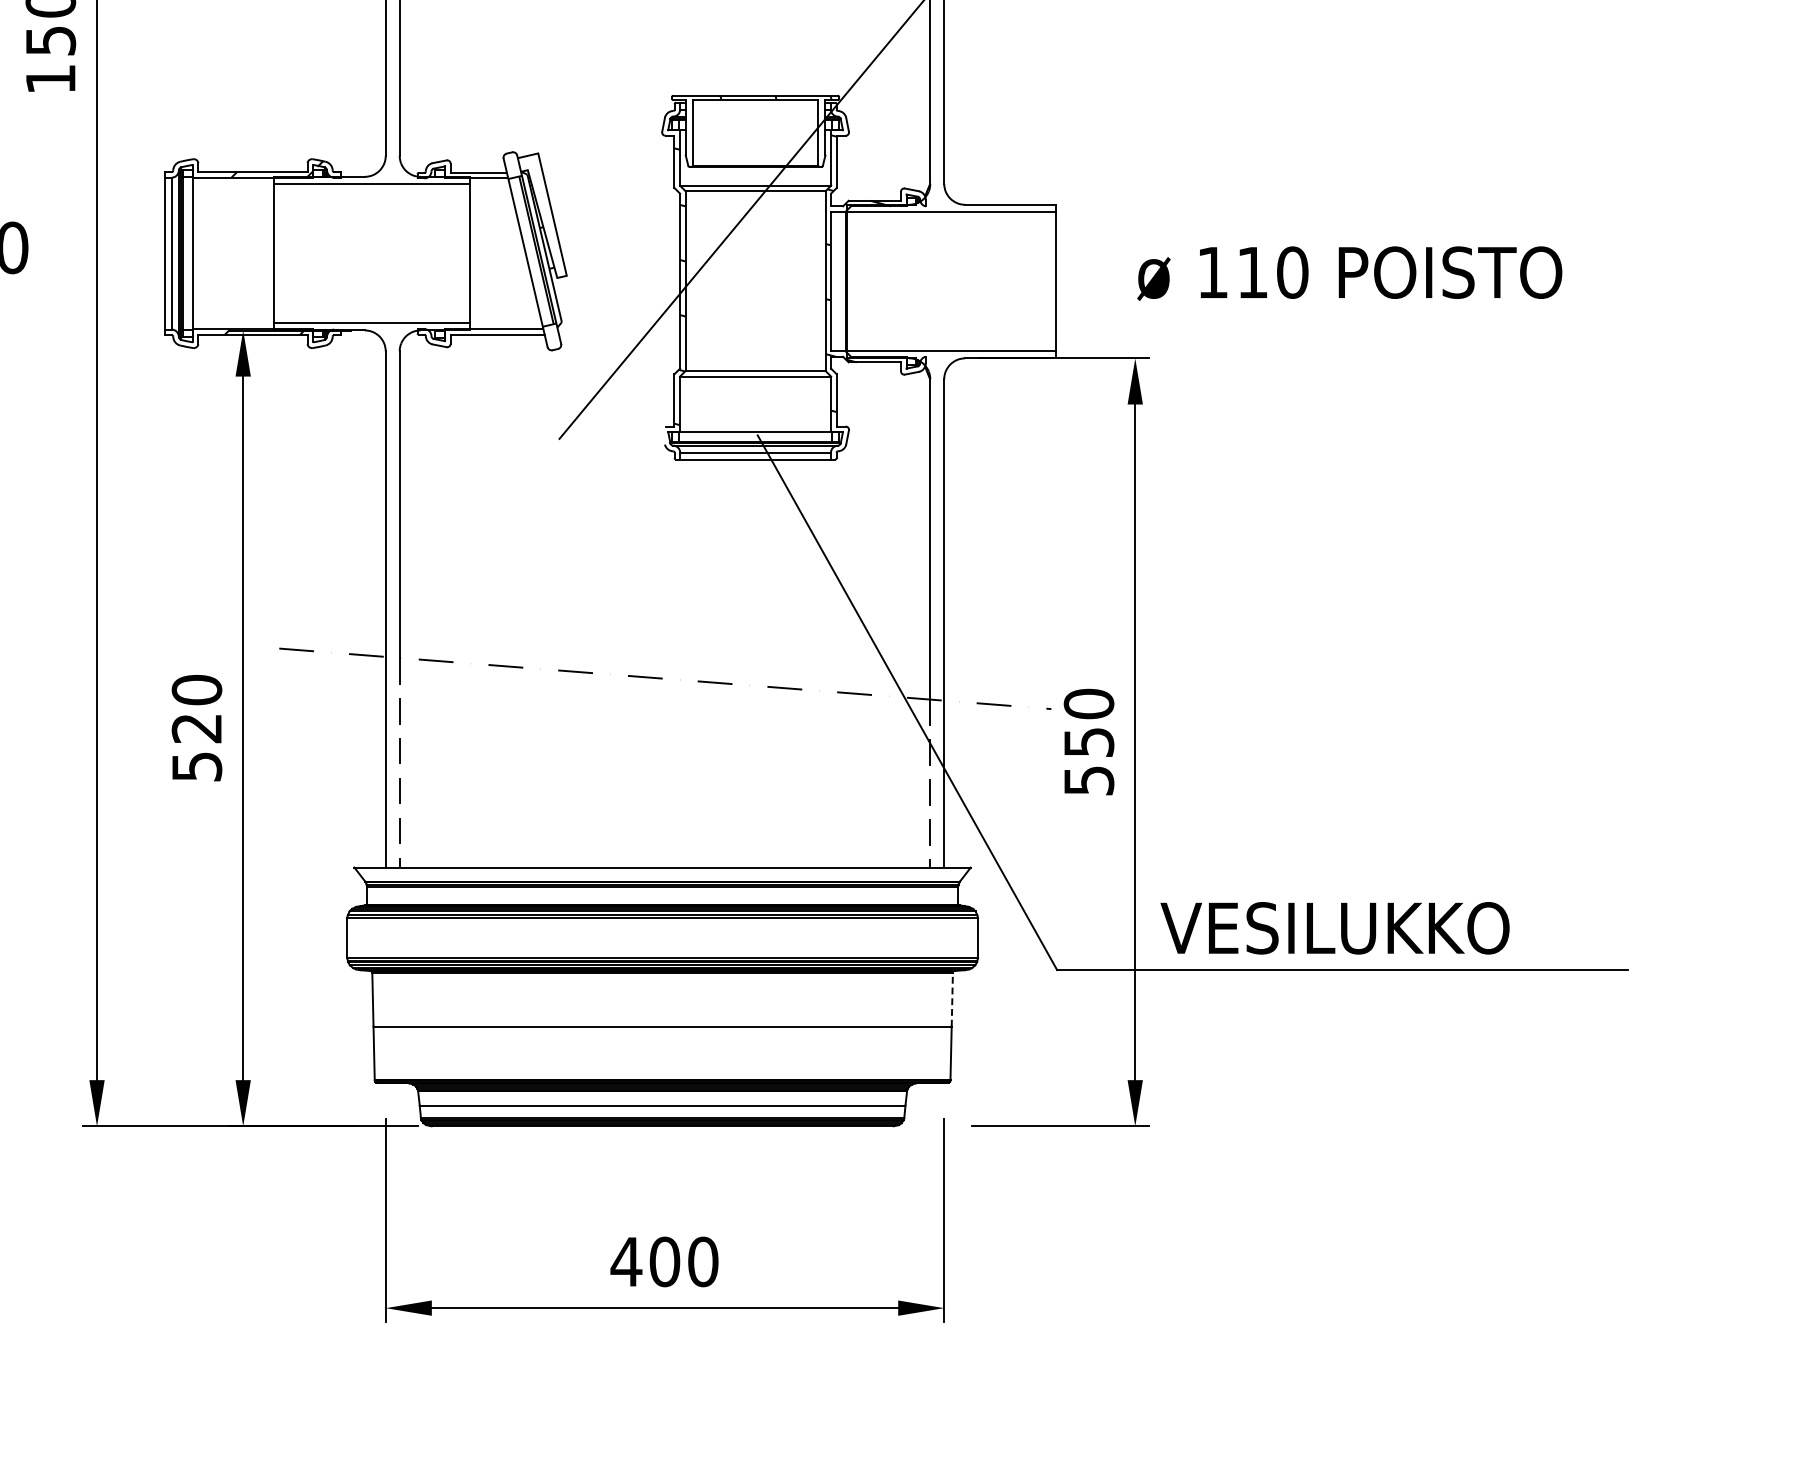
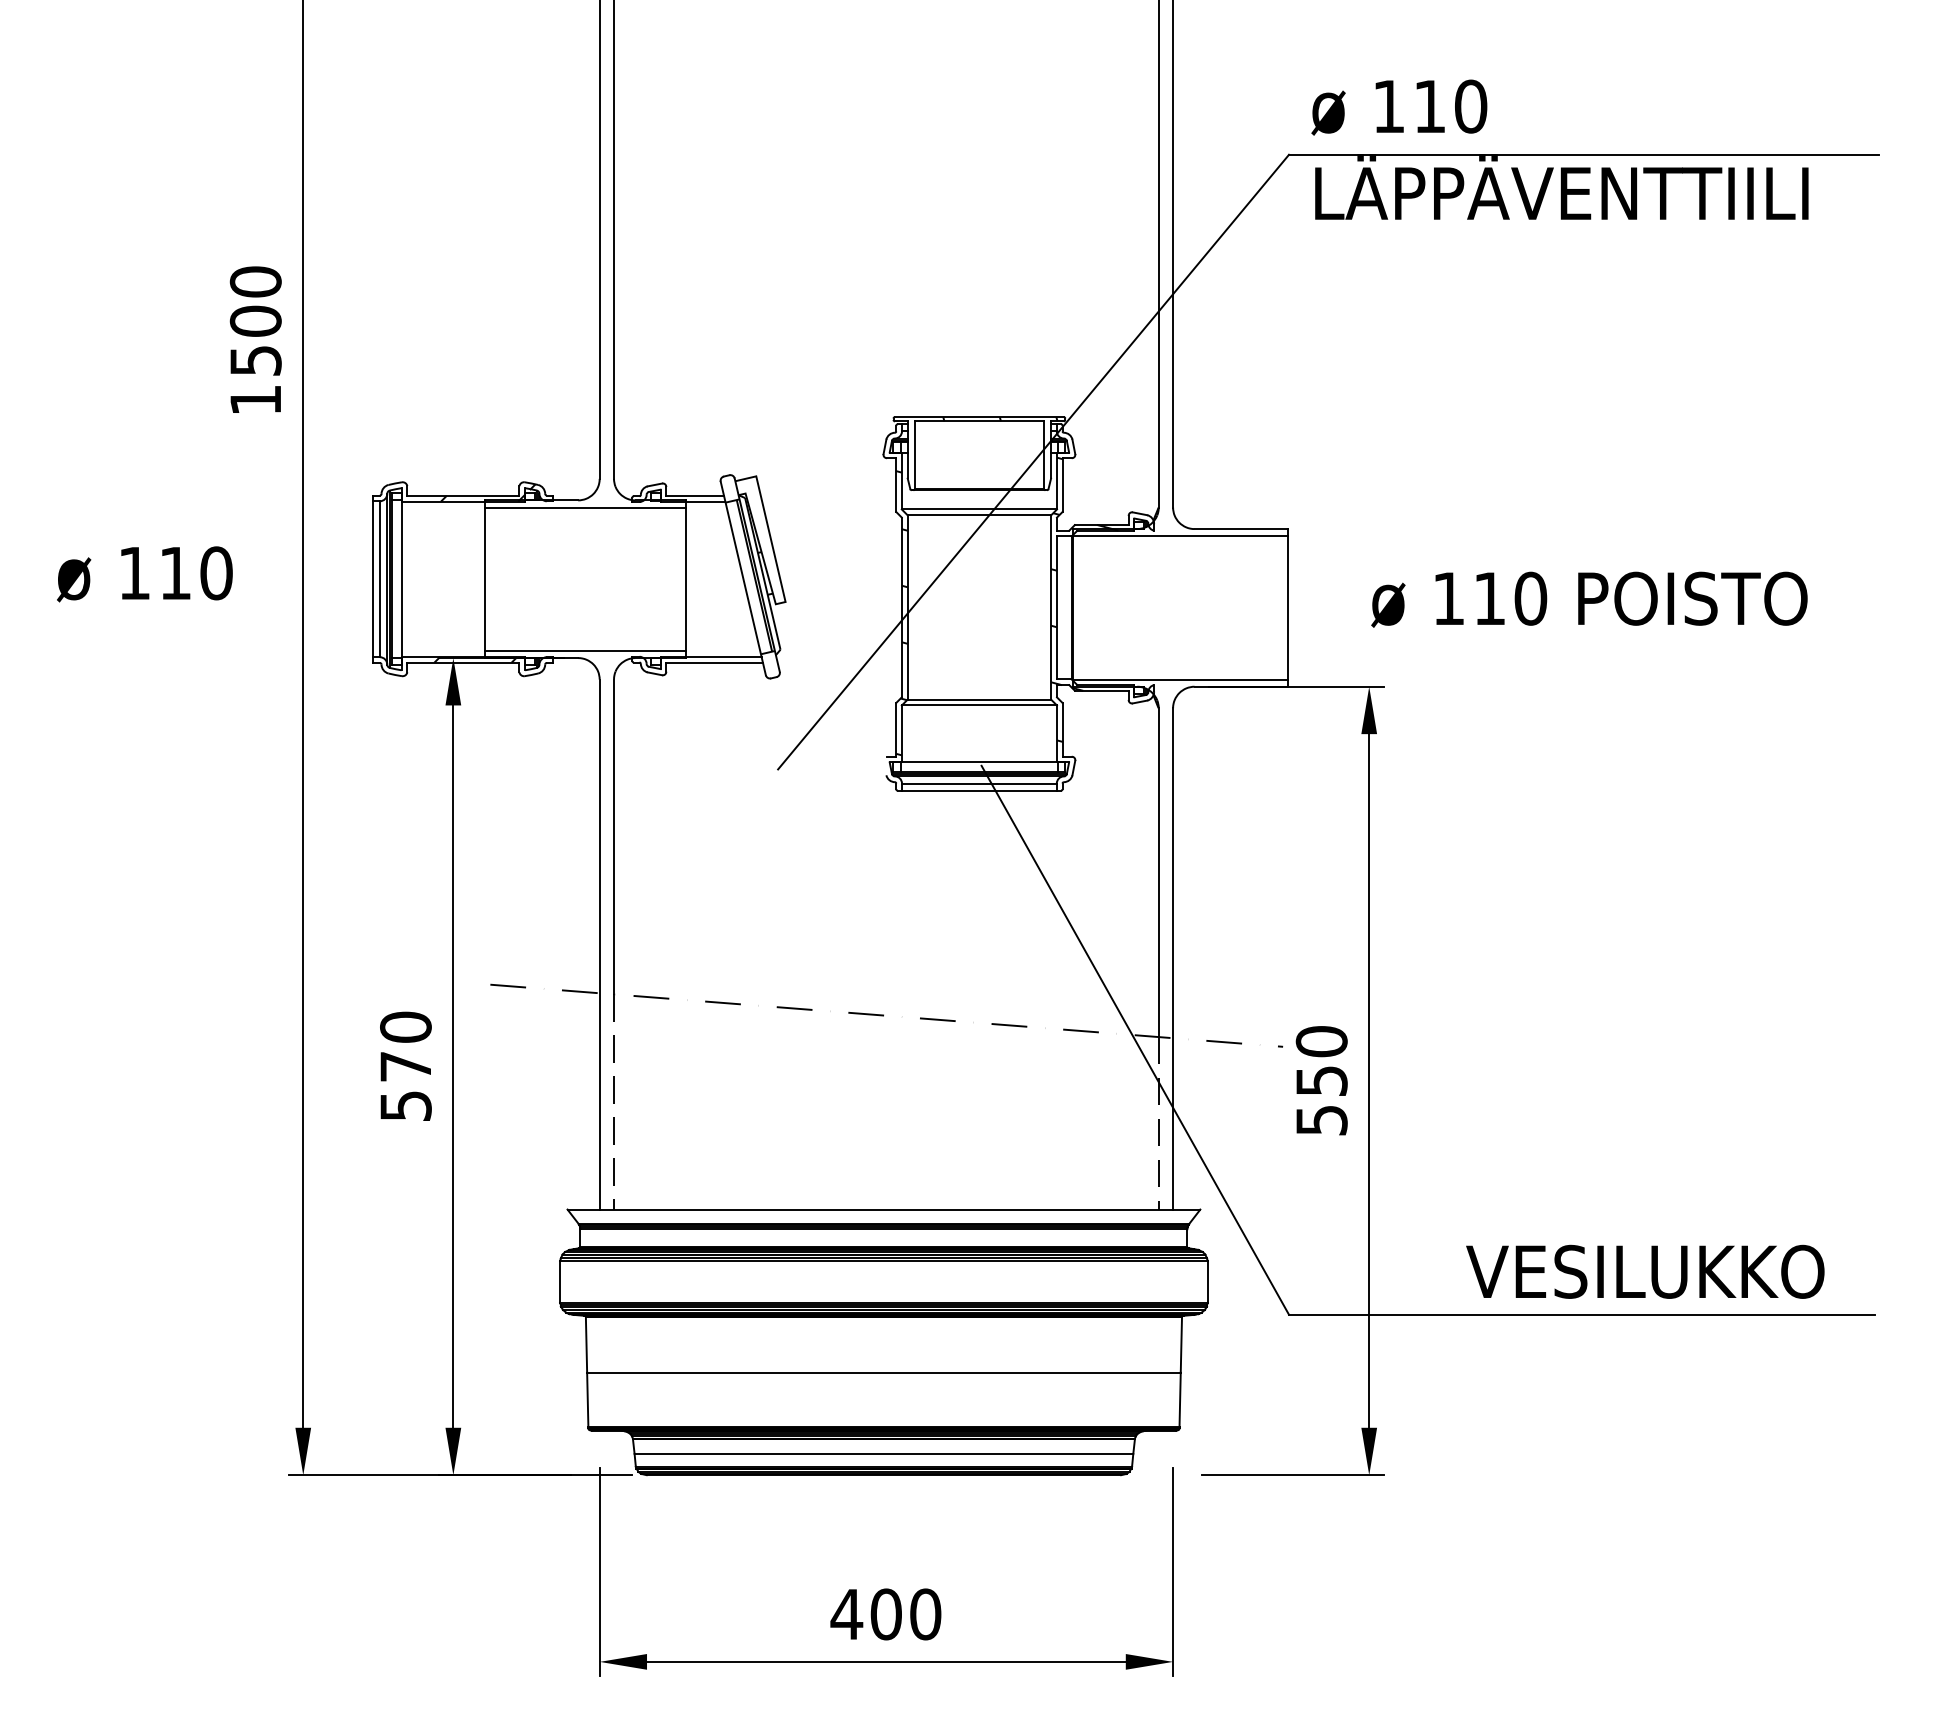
text: (196, 728) -> (405, 1066), 520 -> 570
text: (1335, 927) -> (1645, 1271), moved
line: (952, 999) -> (1181, 1345), dashed -> solid

